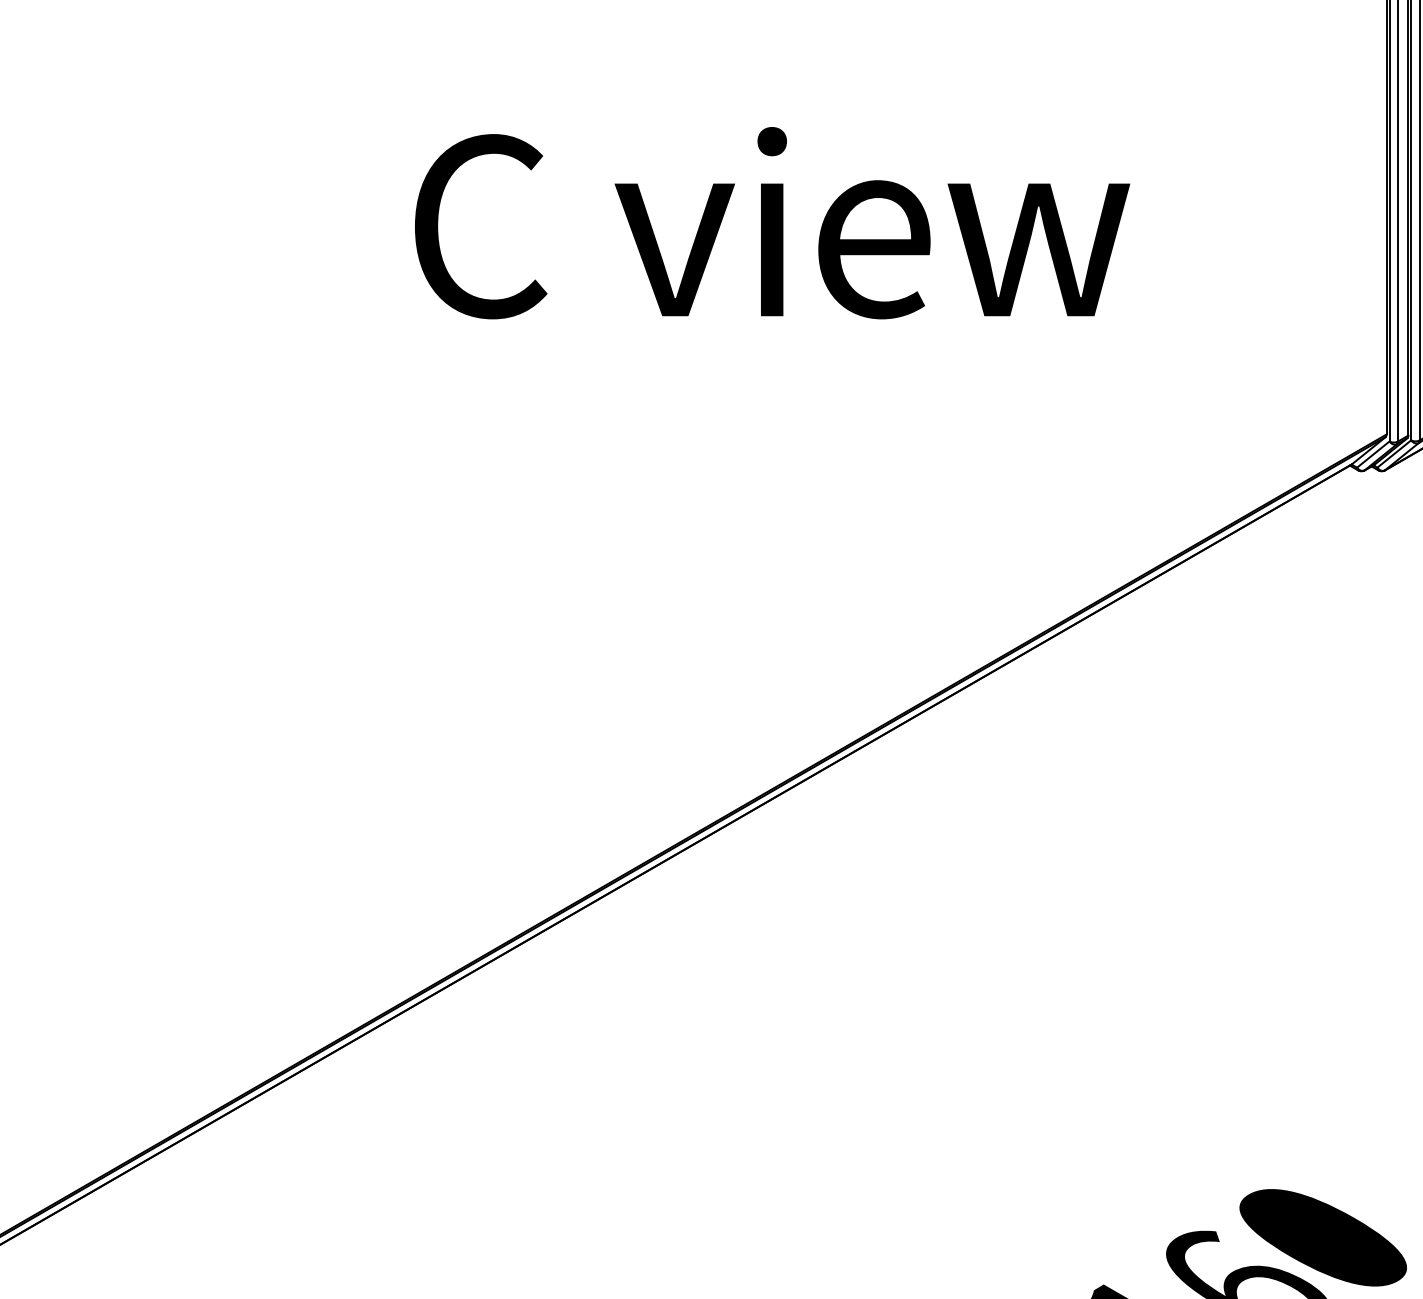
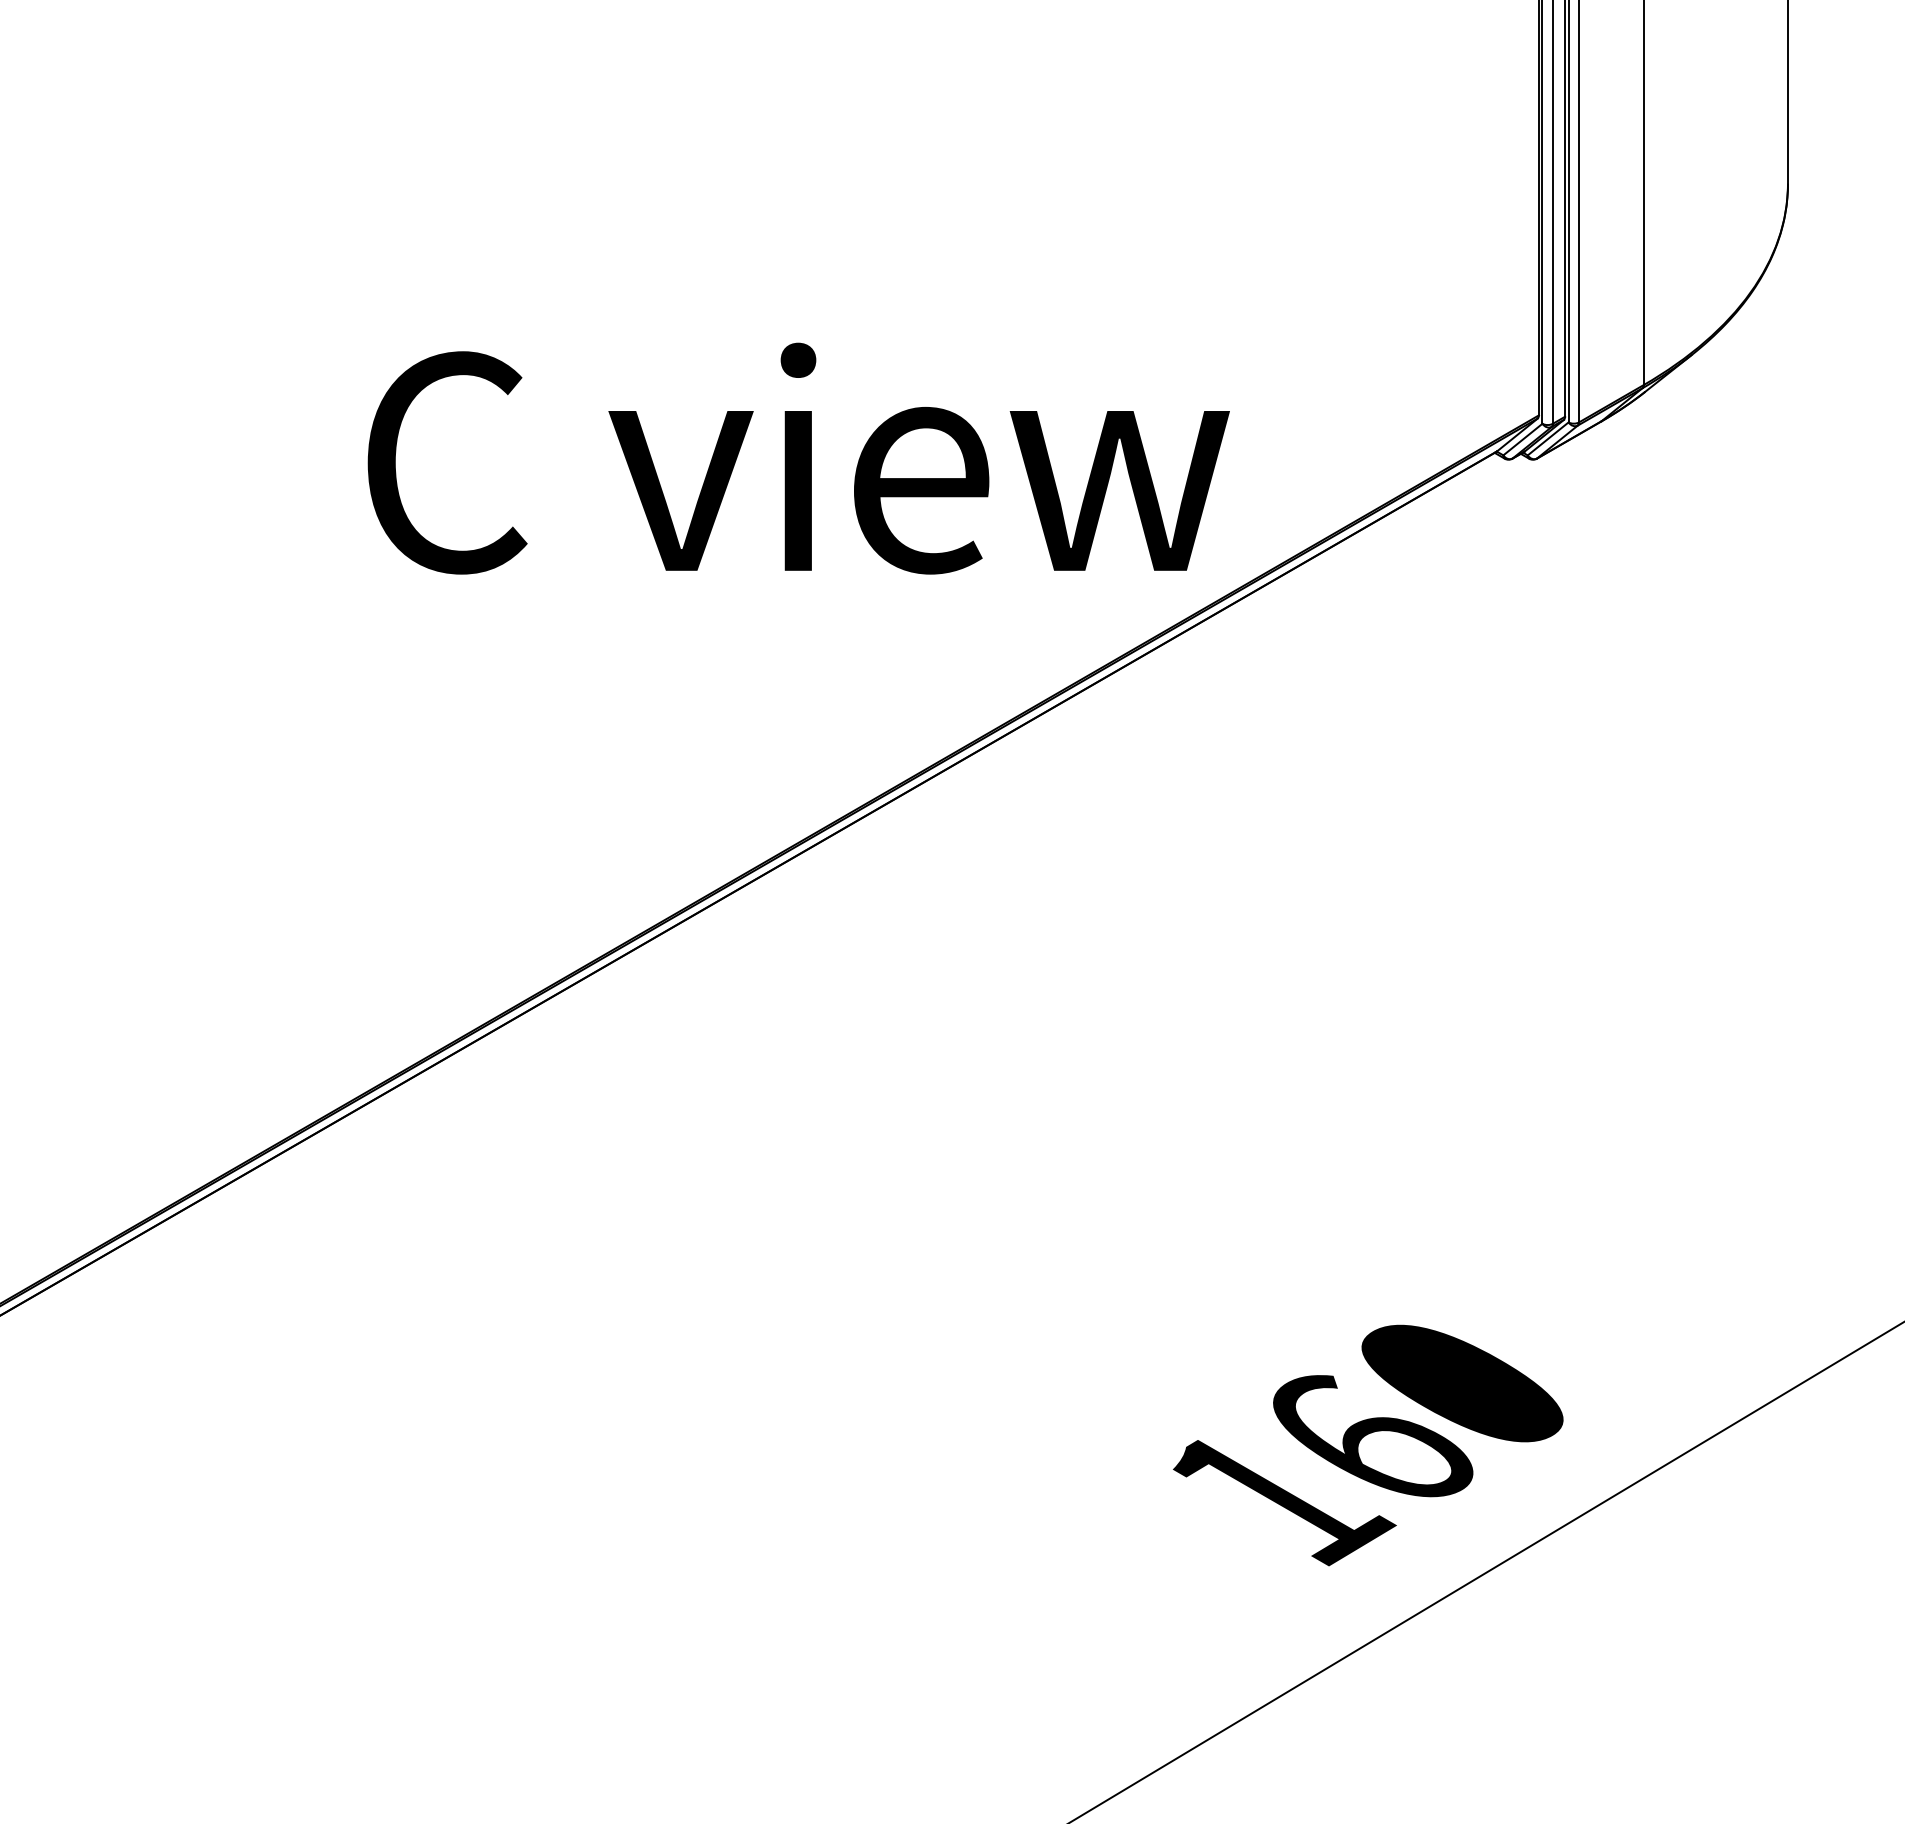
text: (772, 223) -> (798, 458), moved

